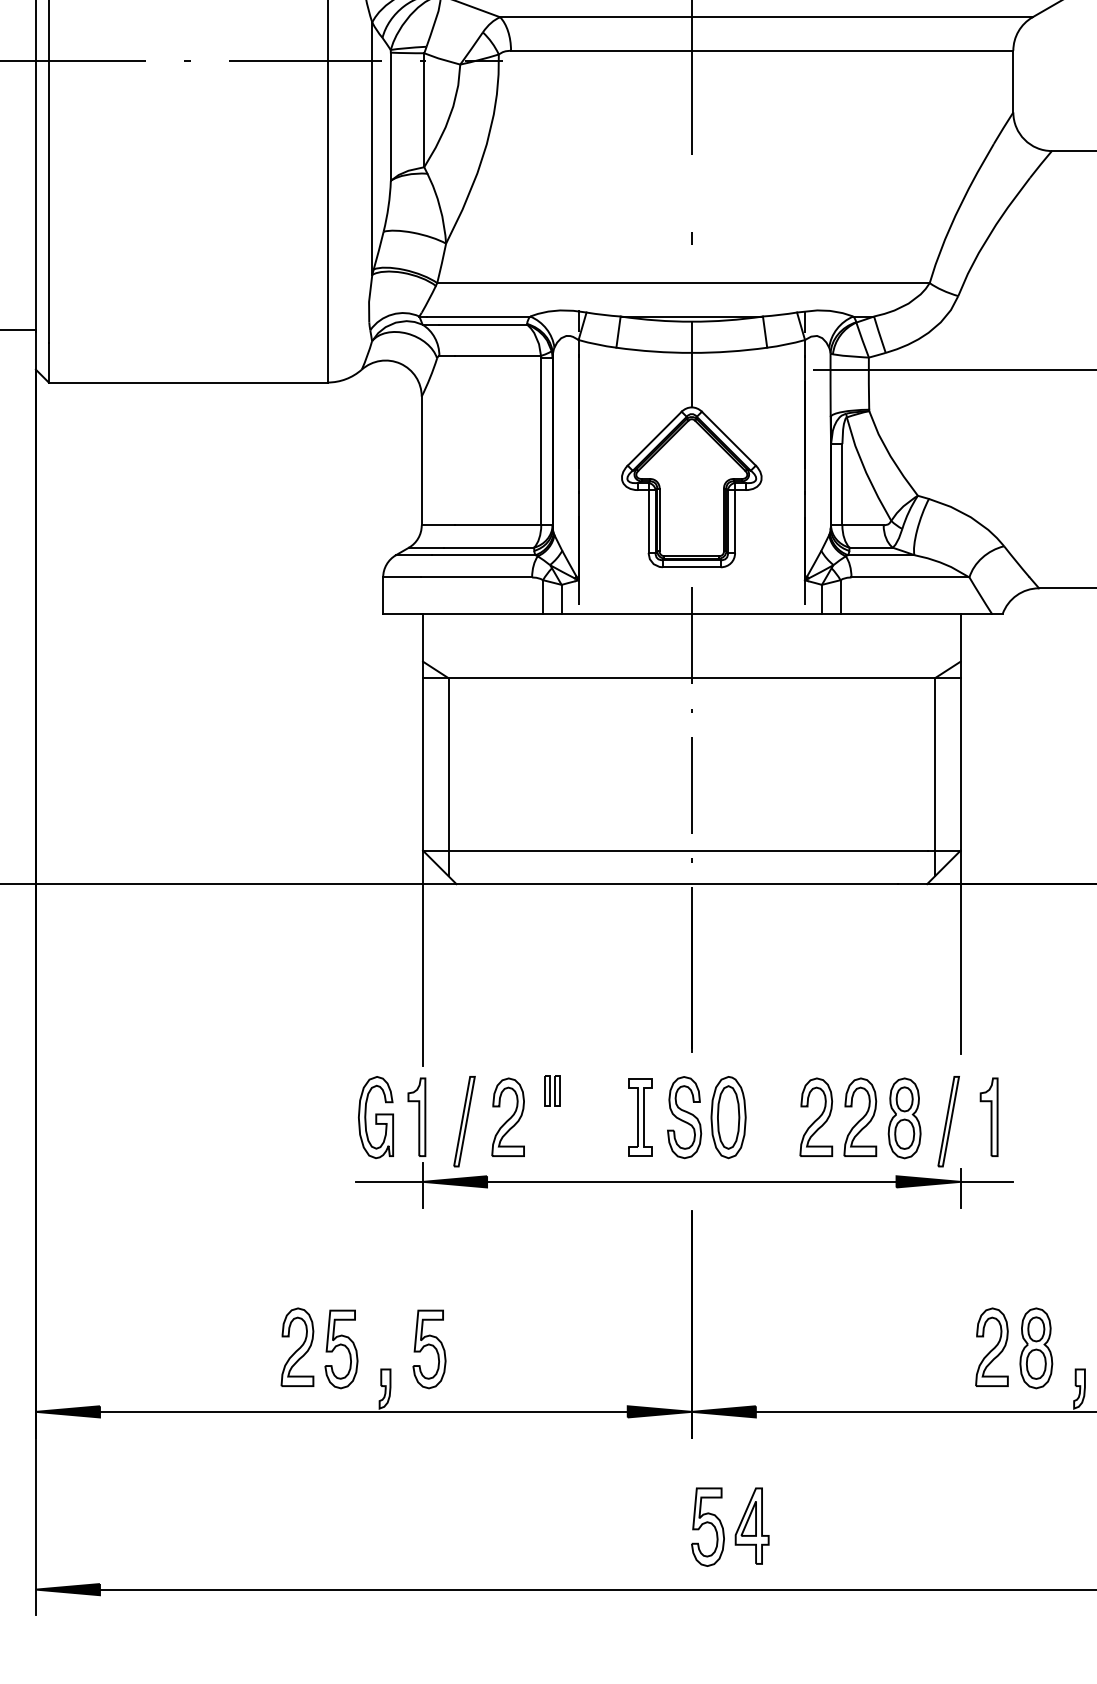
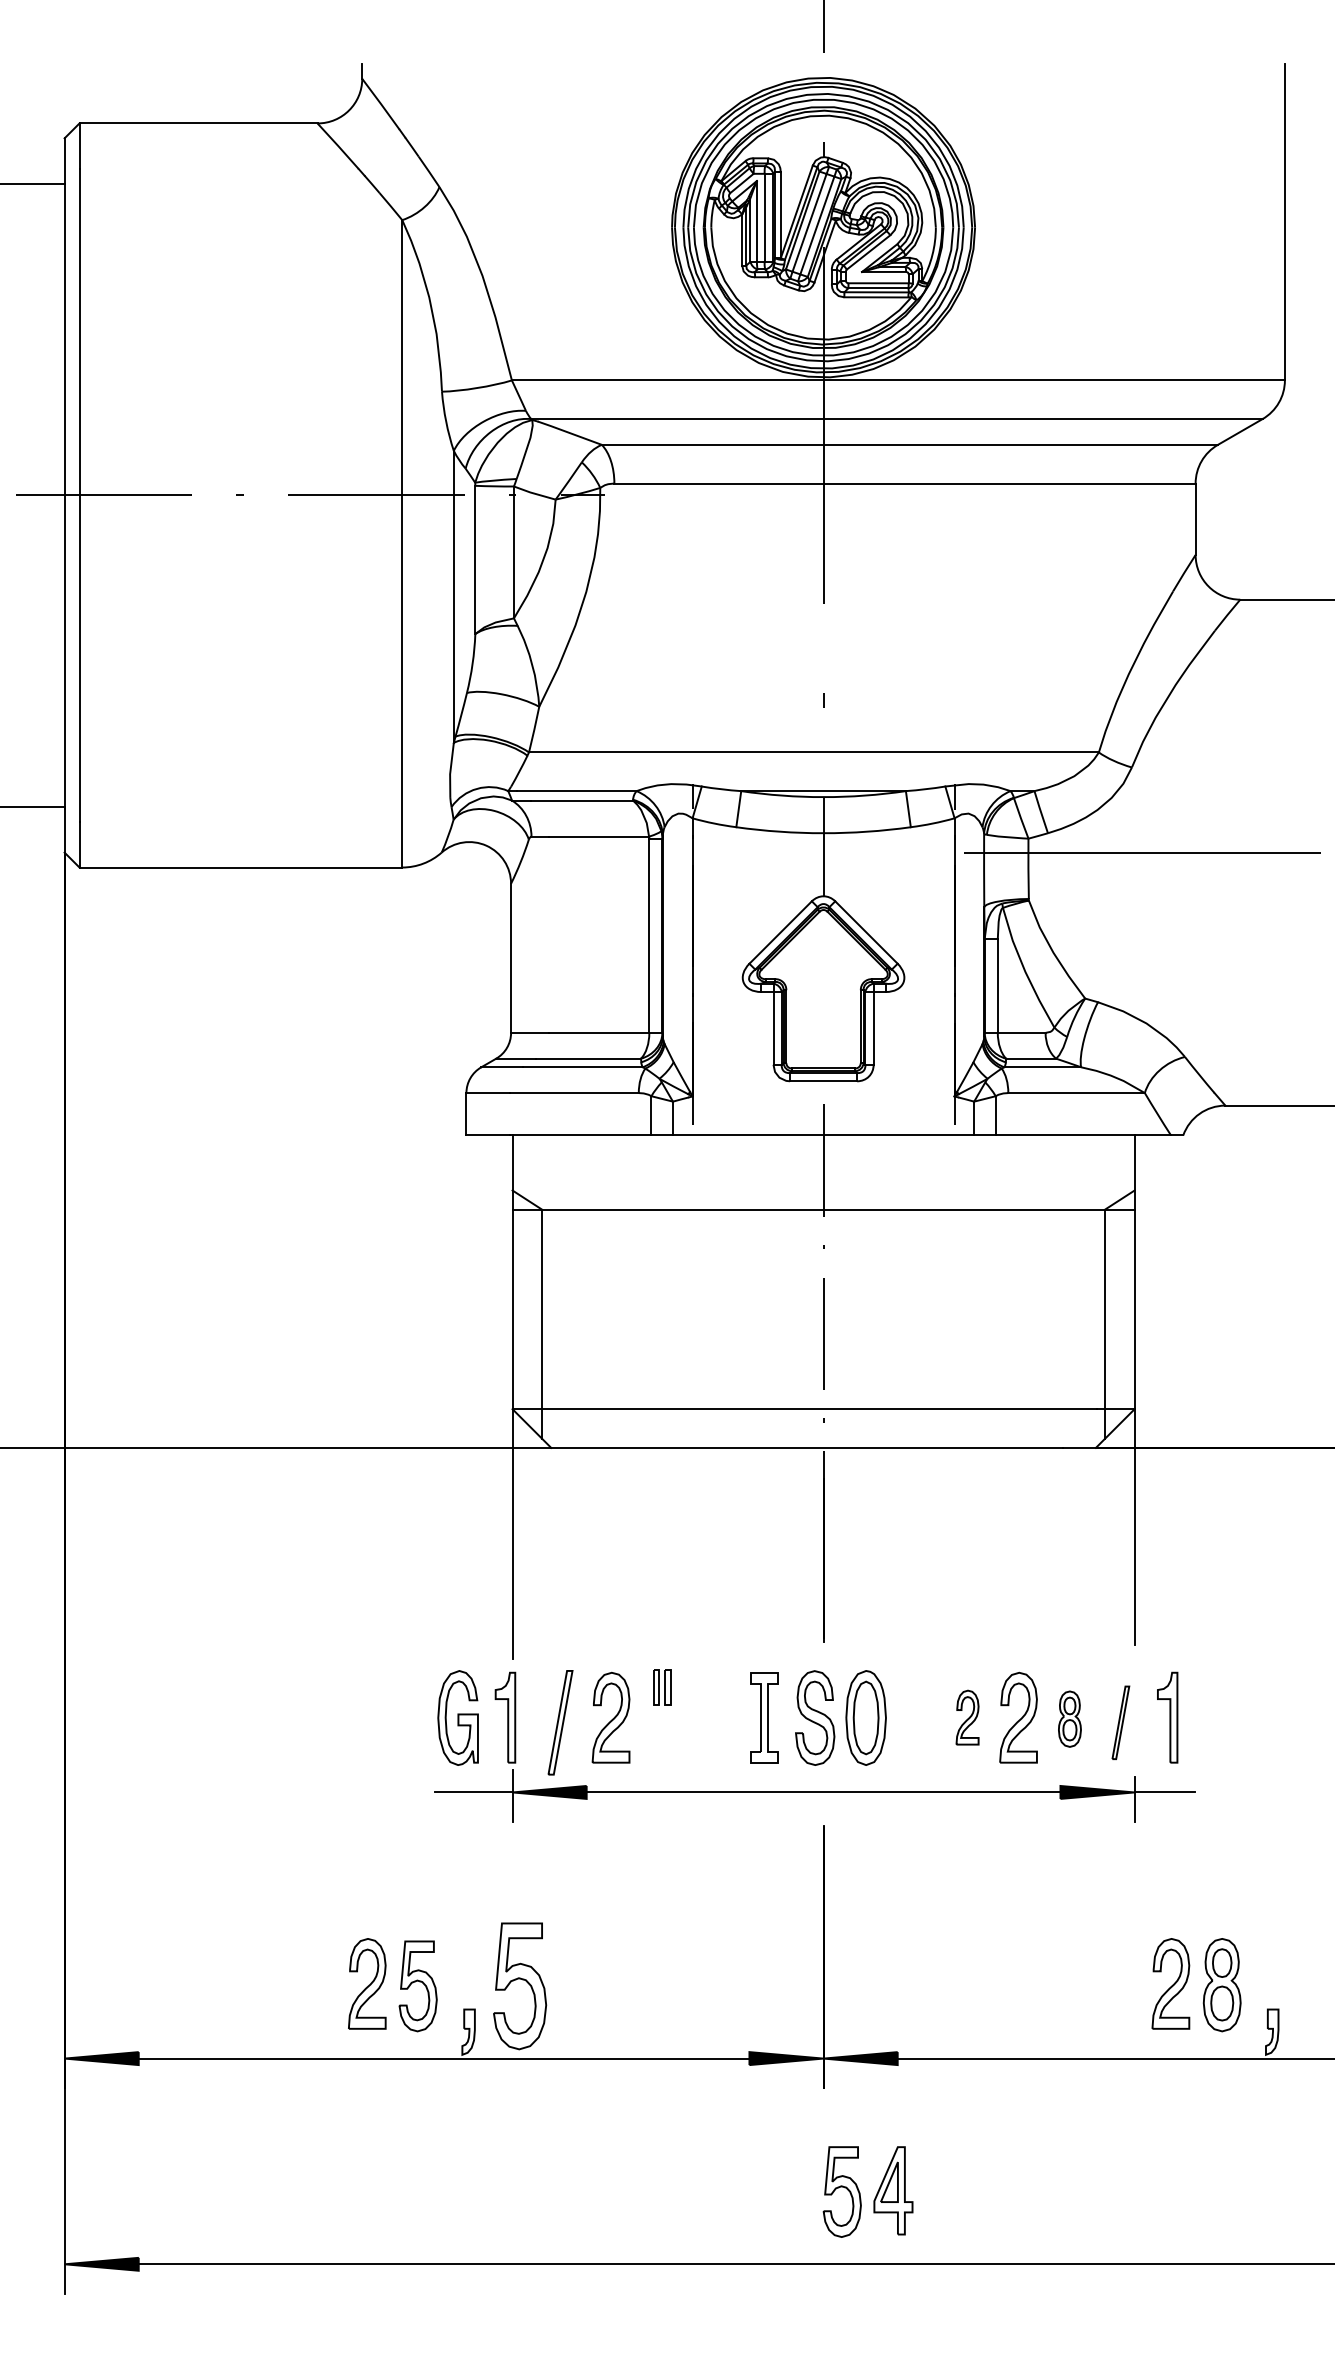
part: (816, 1117) -> (967, 1717), size x0.6
part: (904, 1118) -> (1069, 1719), size x0.6
part: (948, 1121) -> (1120, 1722), size x0.7
part: (429, 1349) -> (519, 1986), size x1.4

